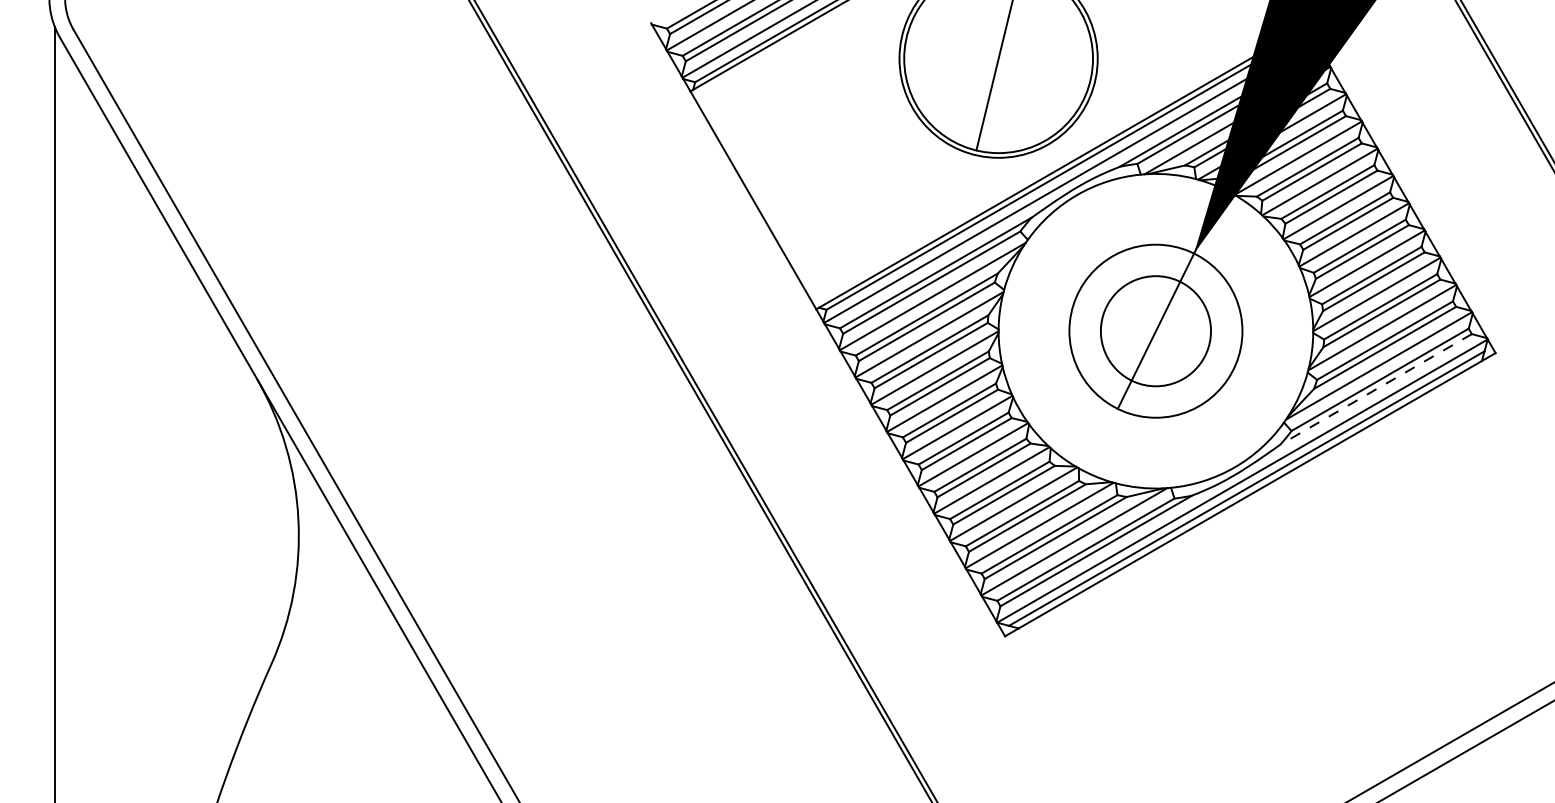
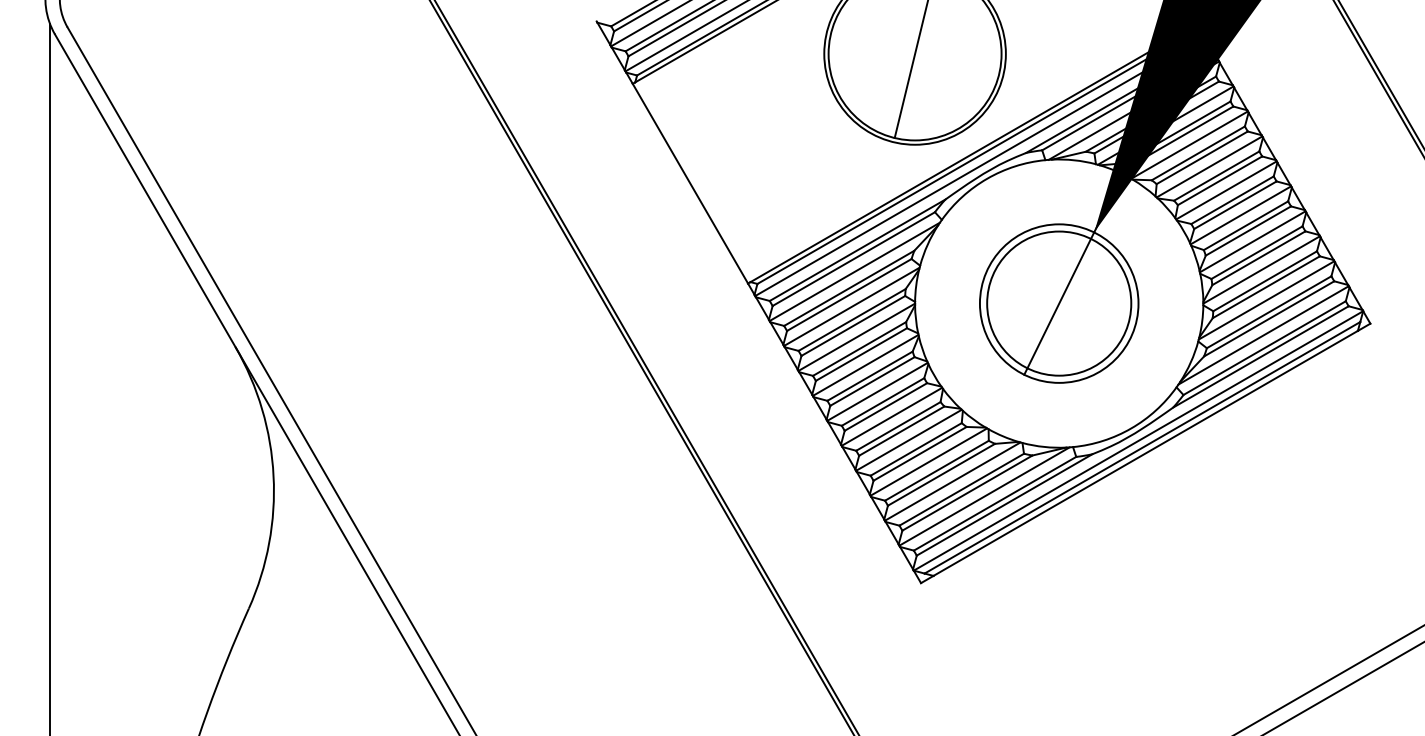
circle: (1155, 330) -> (1058, 302), size x1.43
line: (1376, 389) -> (1261, 357), dashed -> solid

